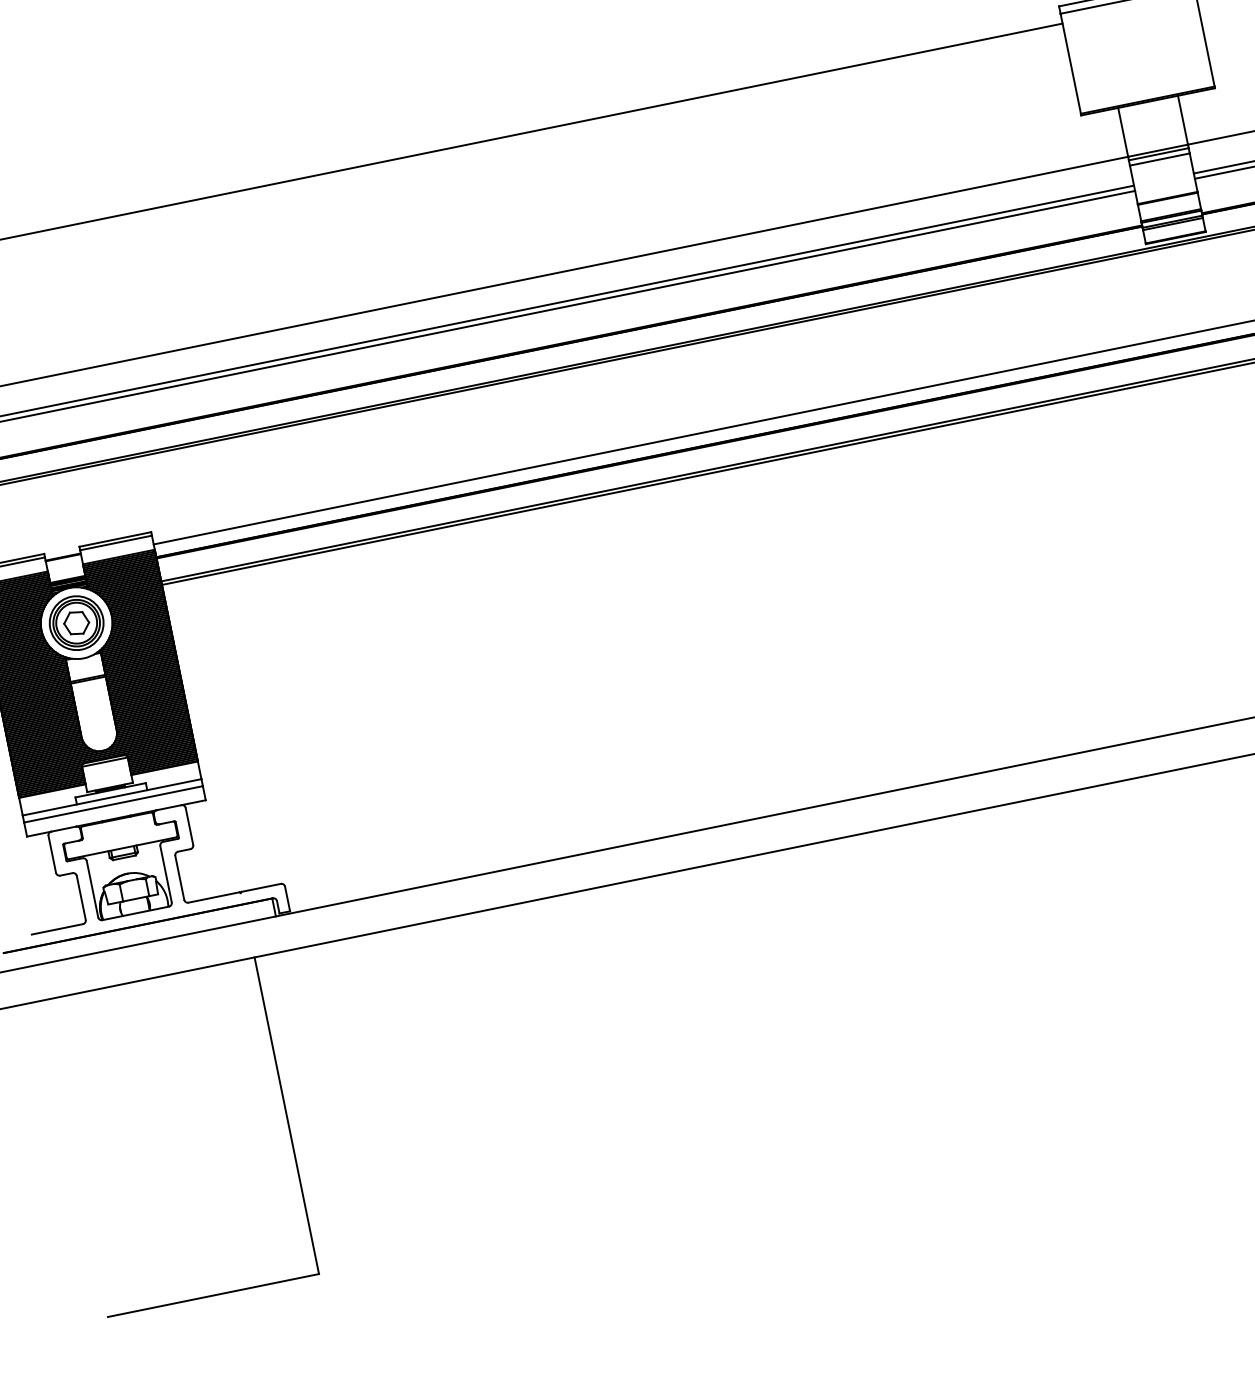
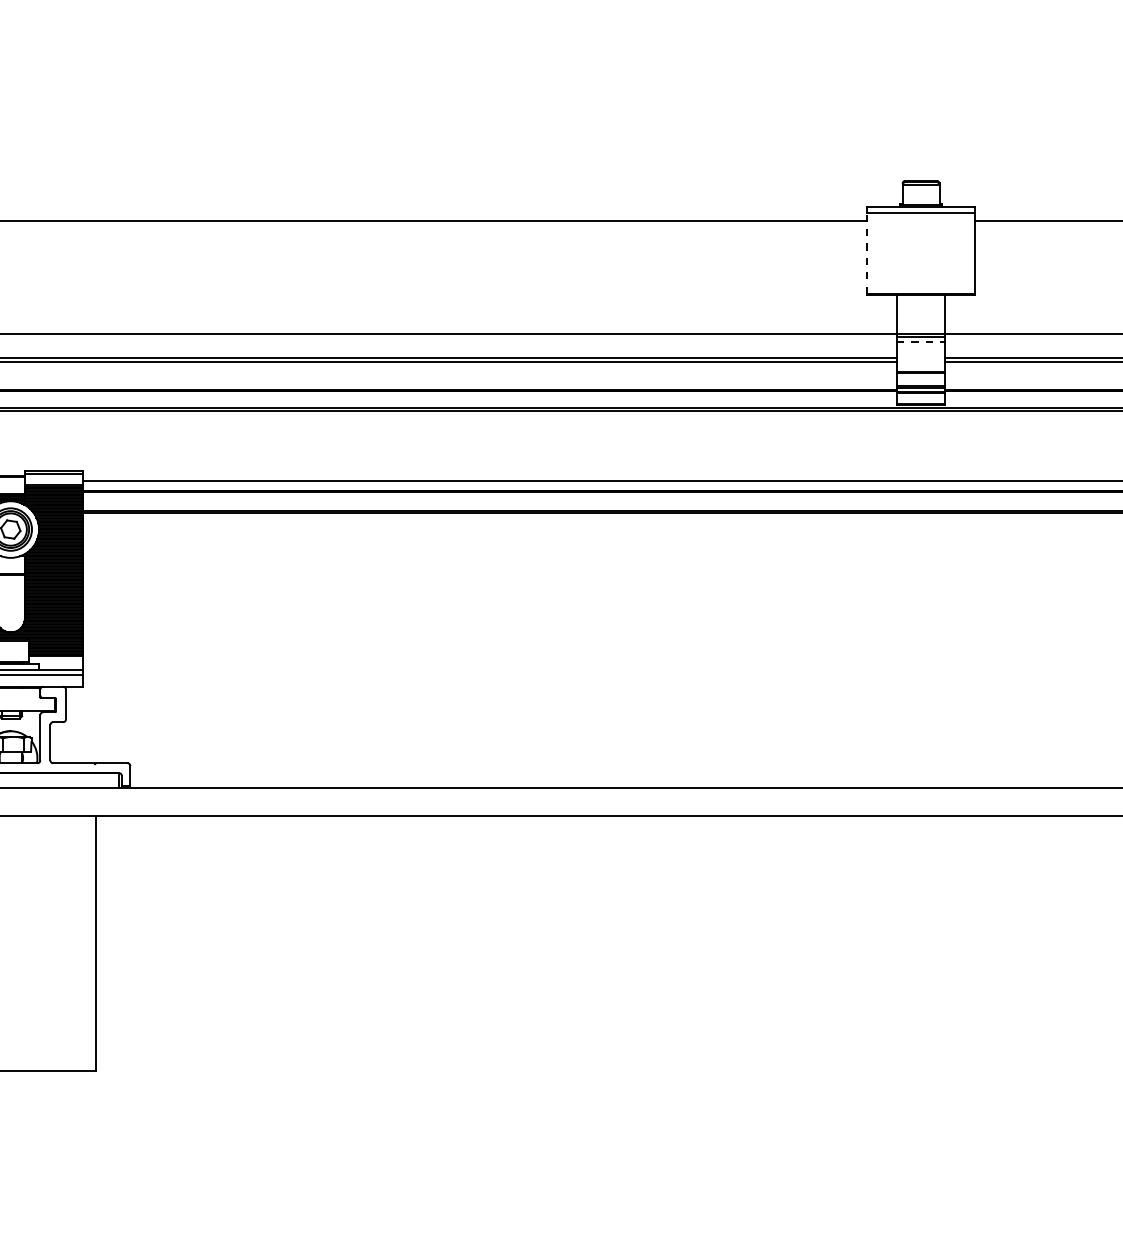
line: (1070, 62) -> (867, 252), solid -> dashed
line: (1160, 159) -> (921, 341), solid -> dashed

